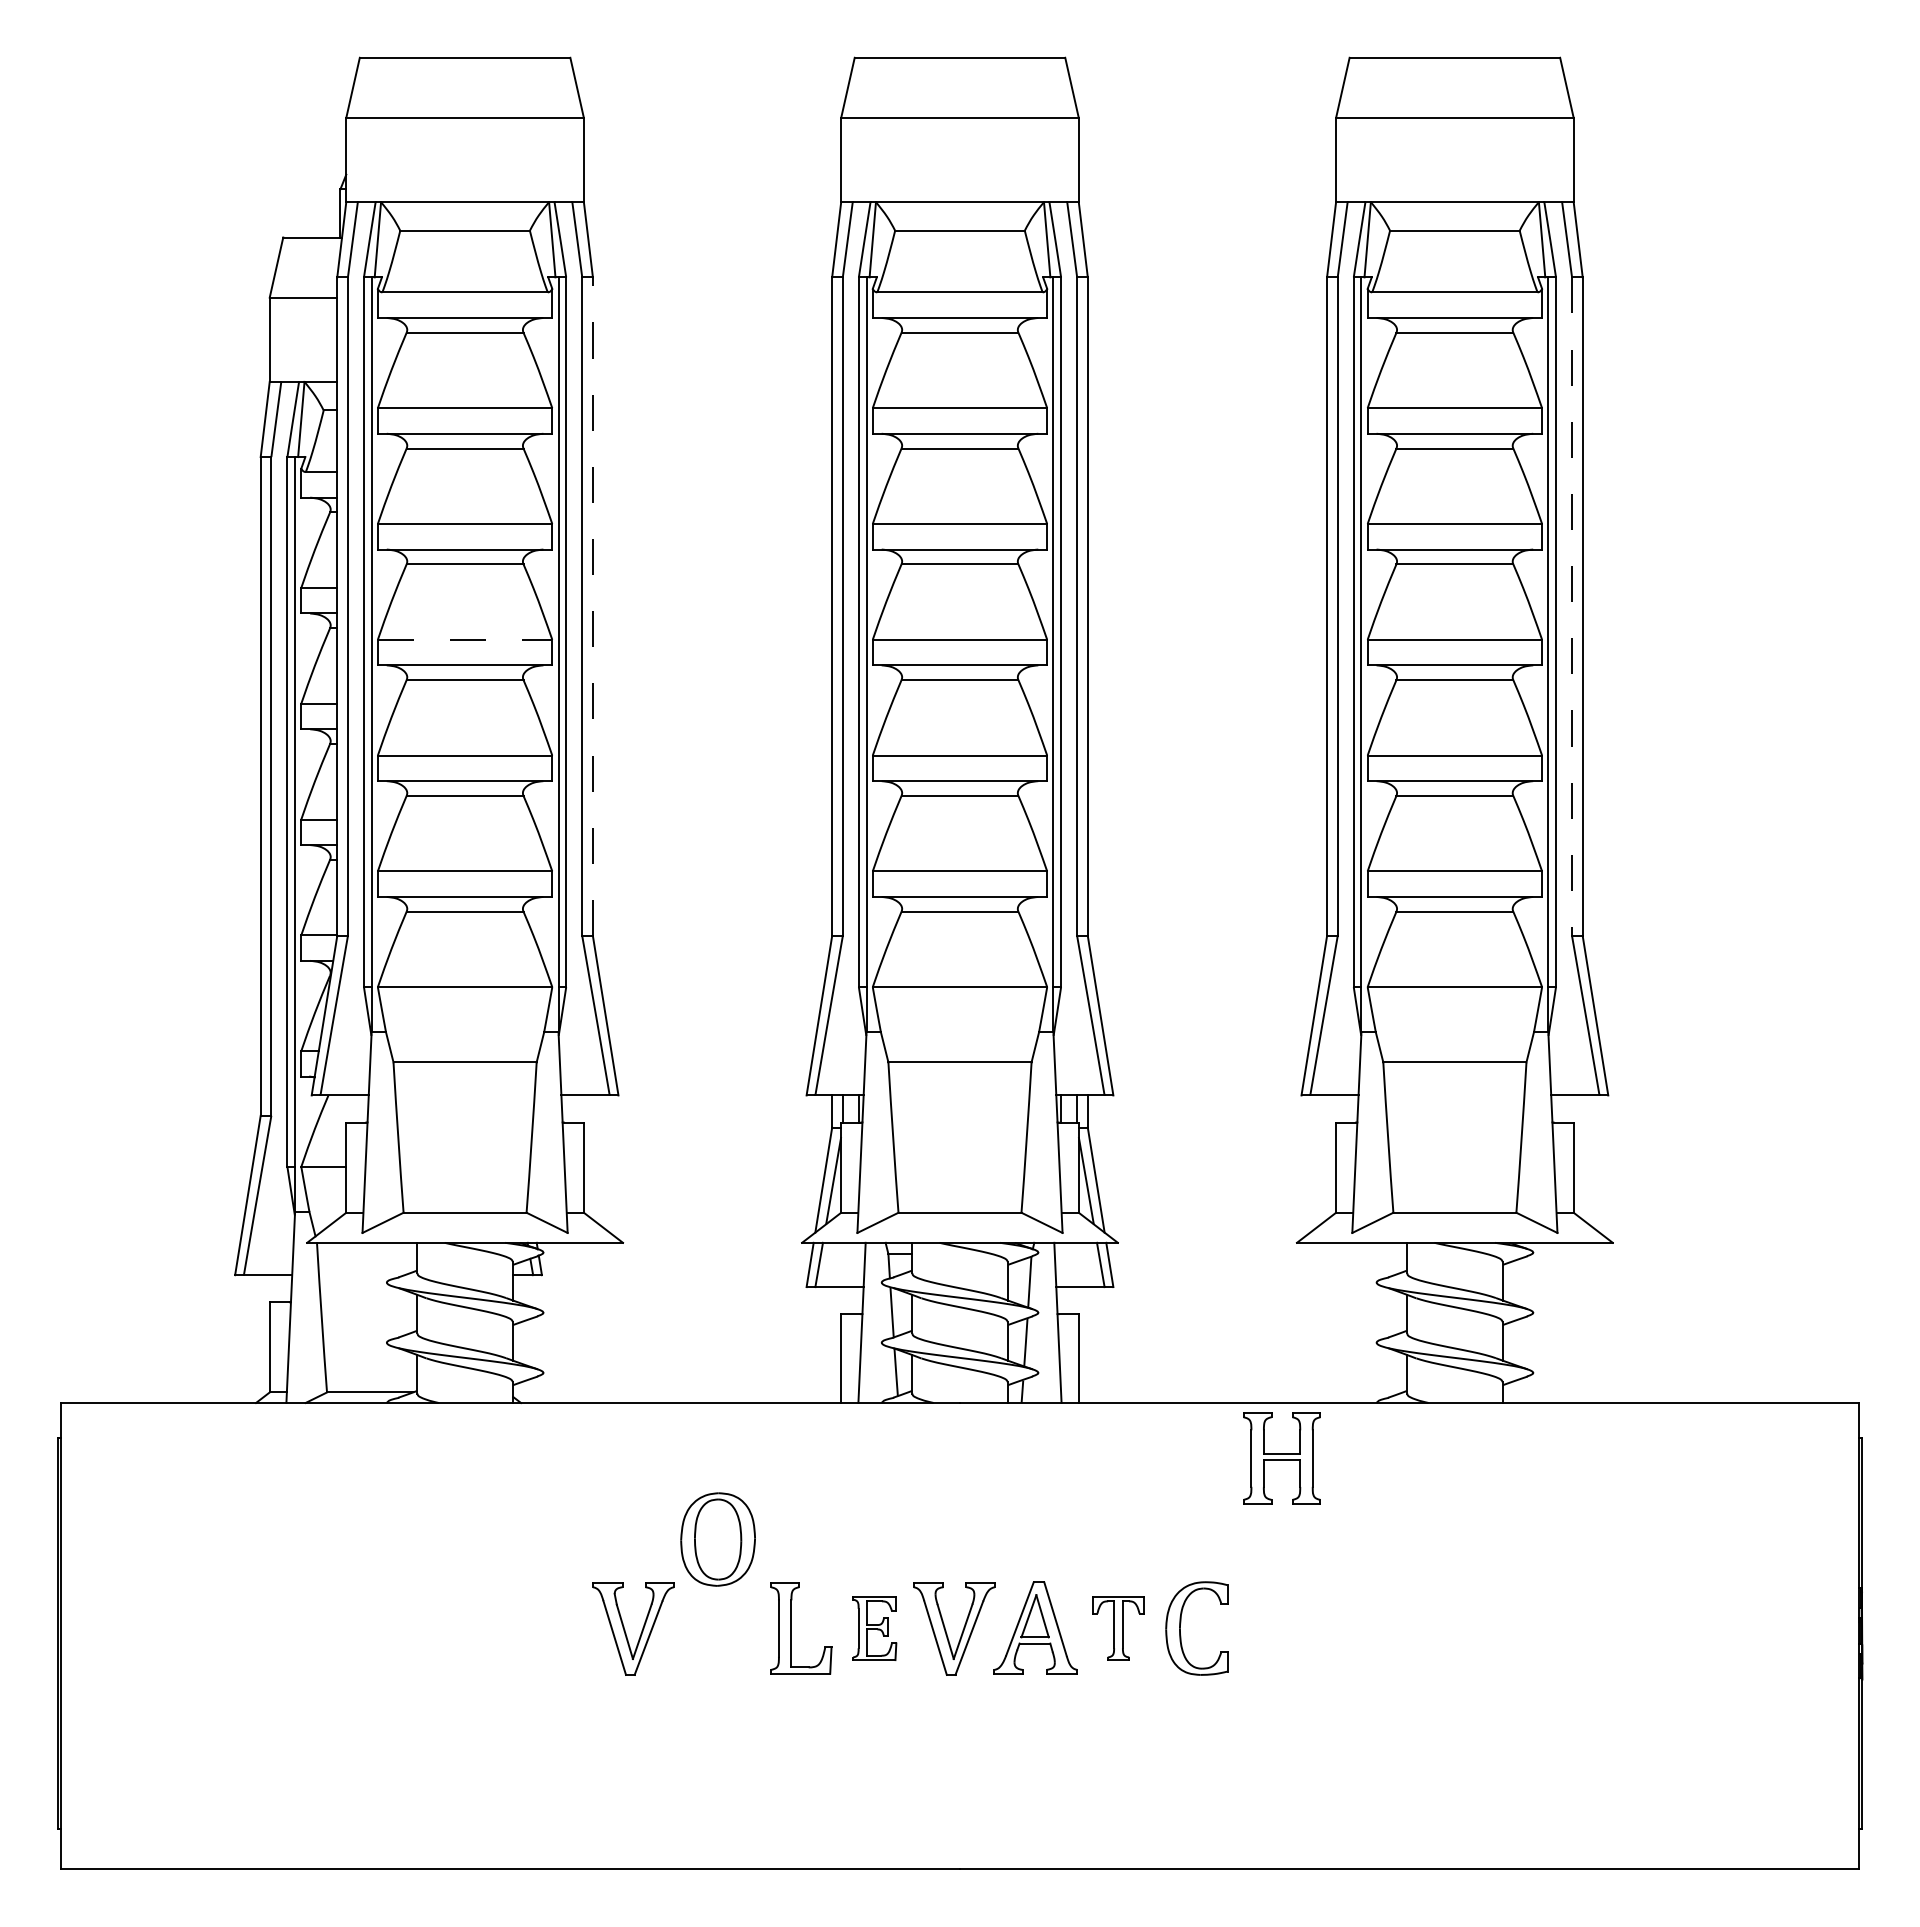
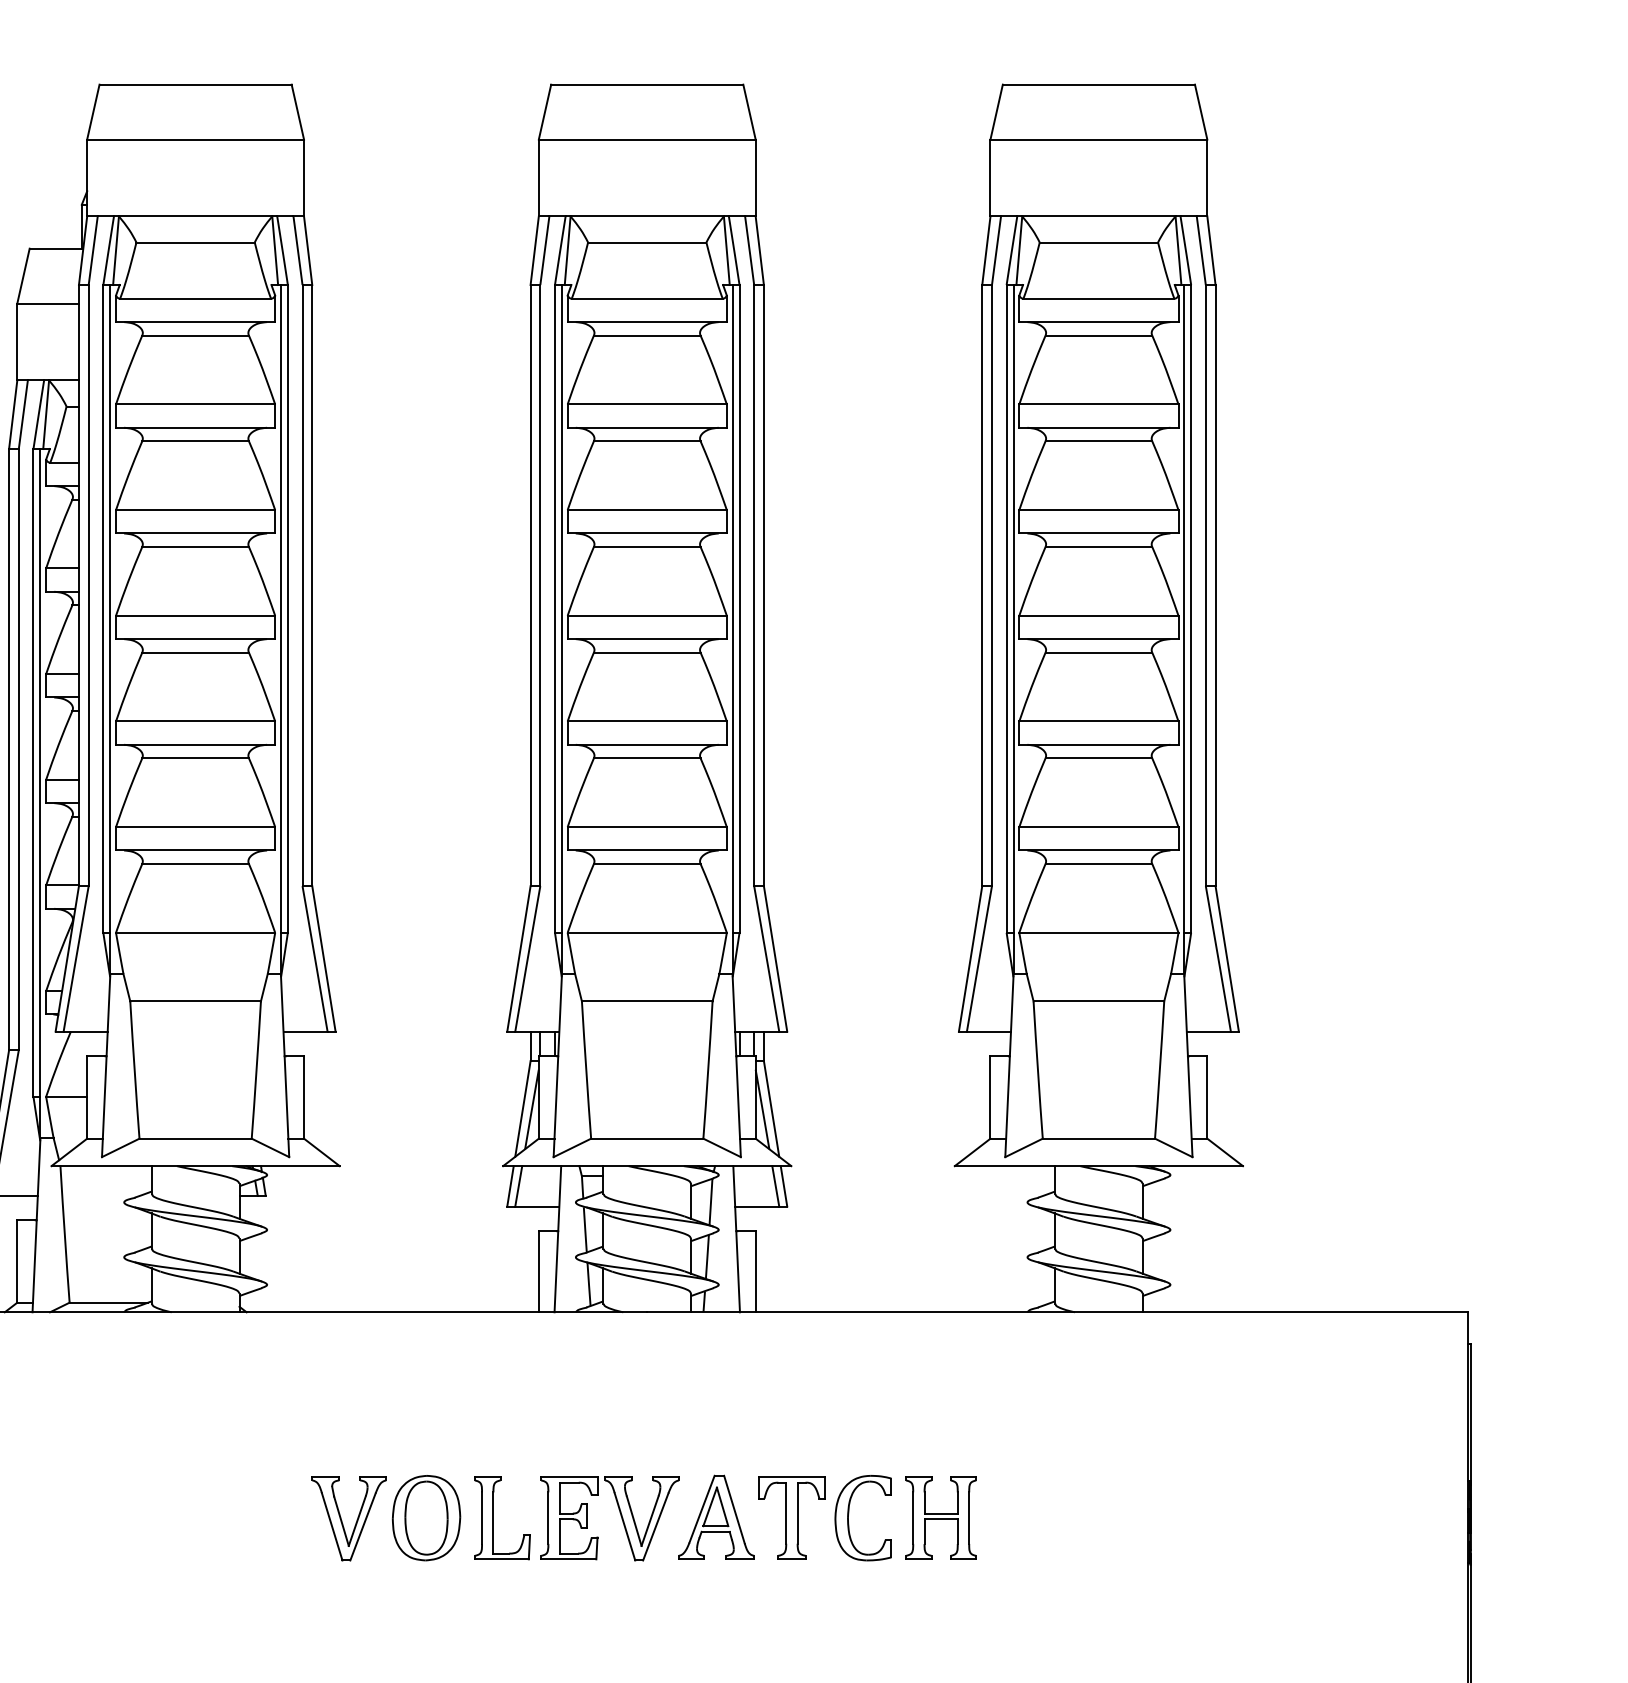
line: (592, 606) -> (311, 585), dashed -> solid
line: (1572, 607) -> (1206, 586), dashed -> solid
line: (465, 639) -> (195, 615), dashed -> solid
part: (1281, 1458) -> (940, 1518), moved
part: (717, 1539) -> (425, 1518), moved
part: (874, 1628) -> (569, 1518), size x1.43
part: (1118, 1628) -> (791, 1518), size x1.43

